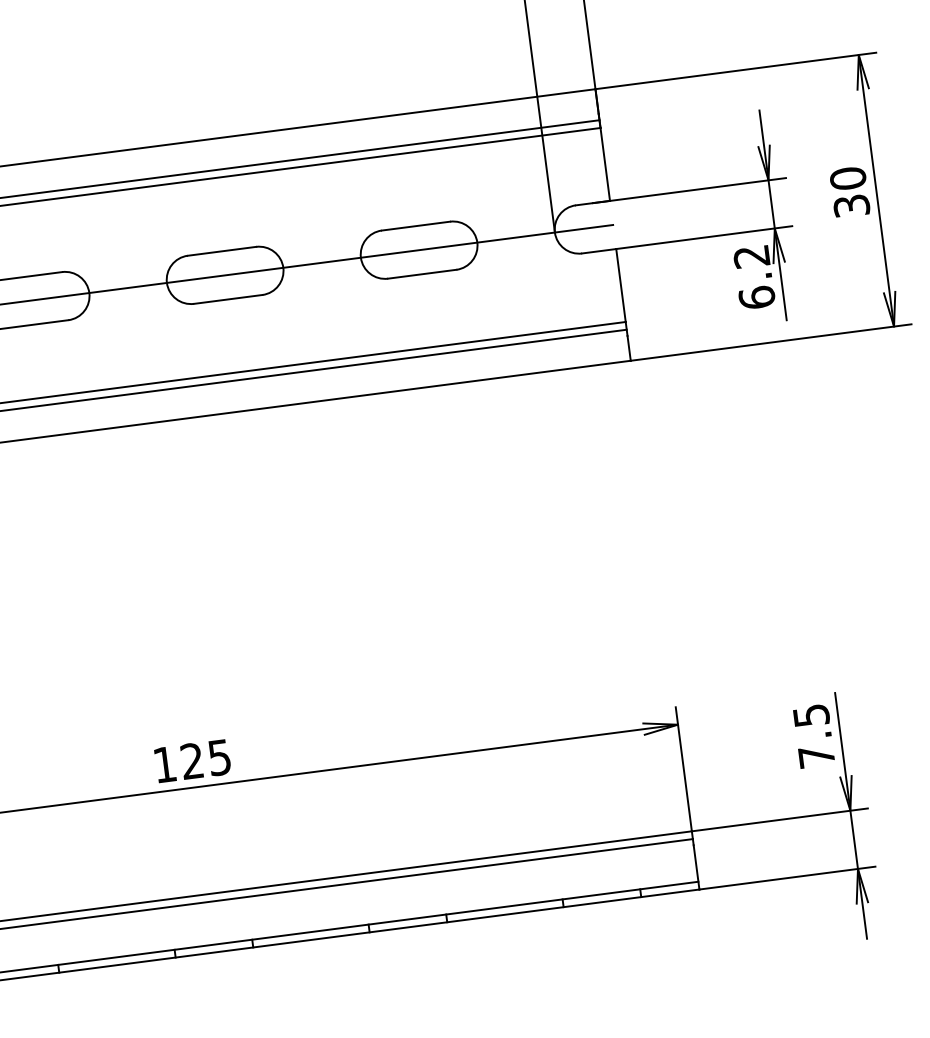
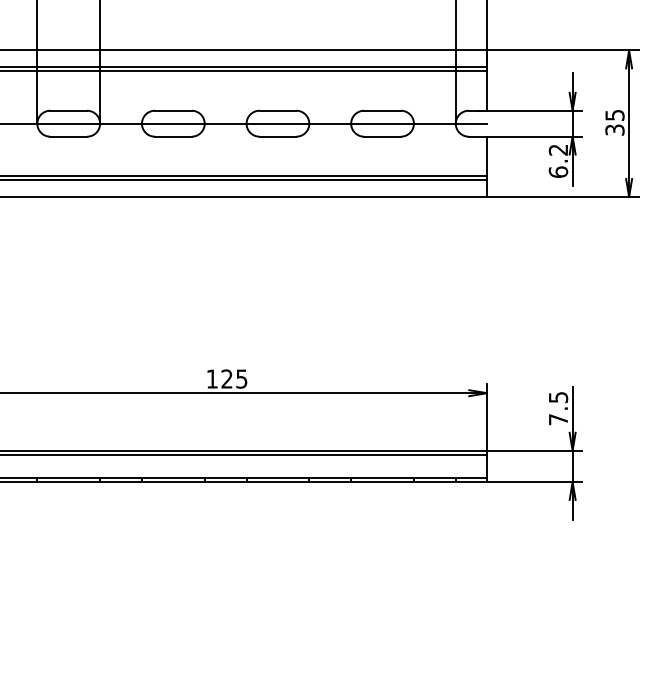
text: (847, 179) -> (614, 115), 30 -> 35

